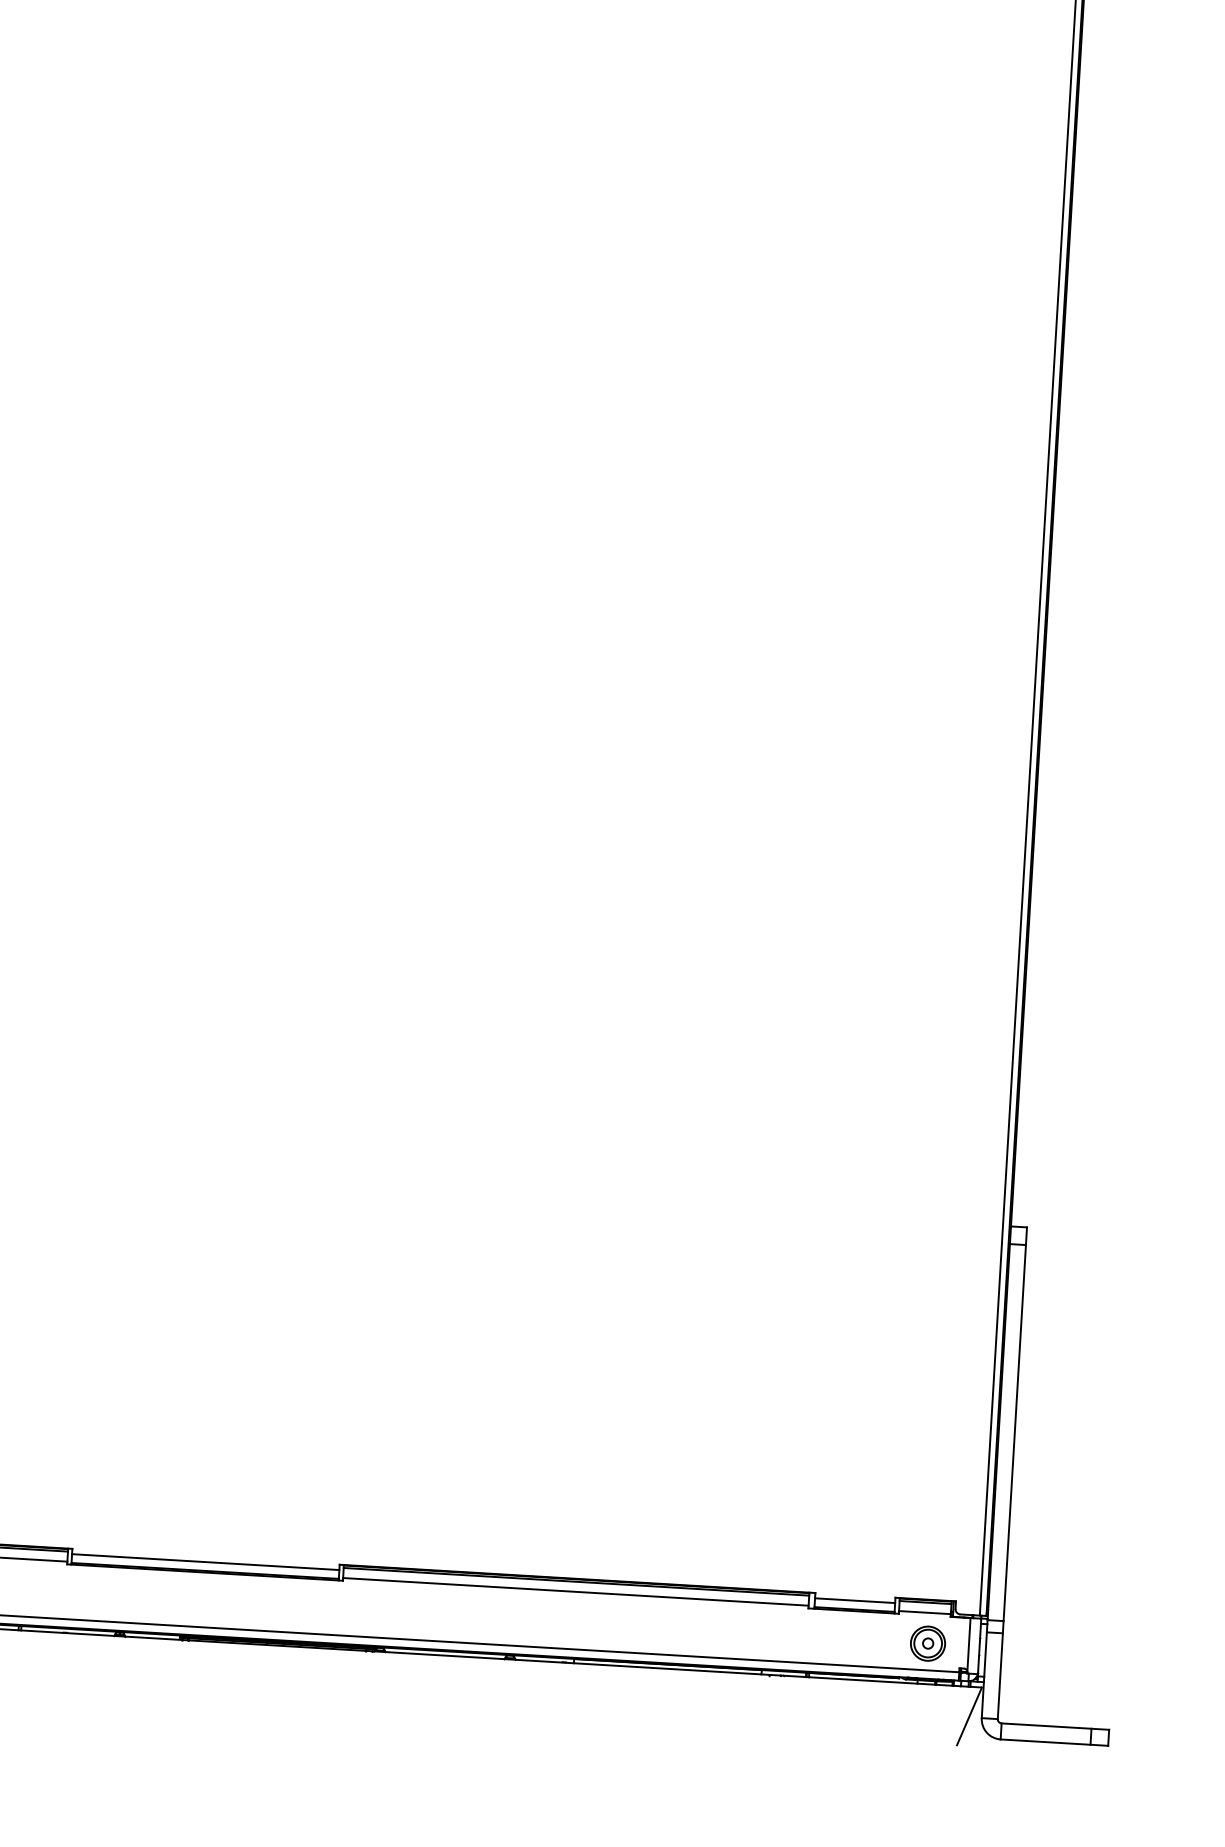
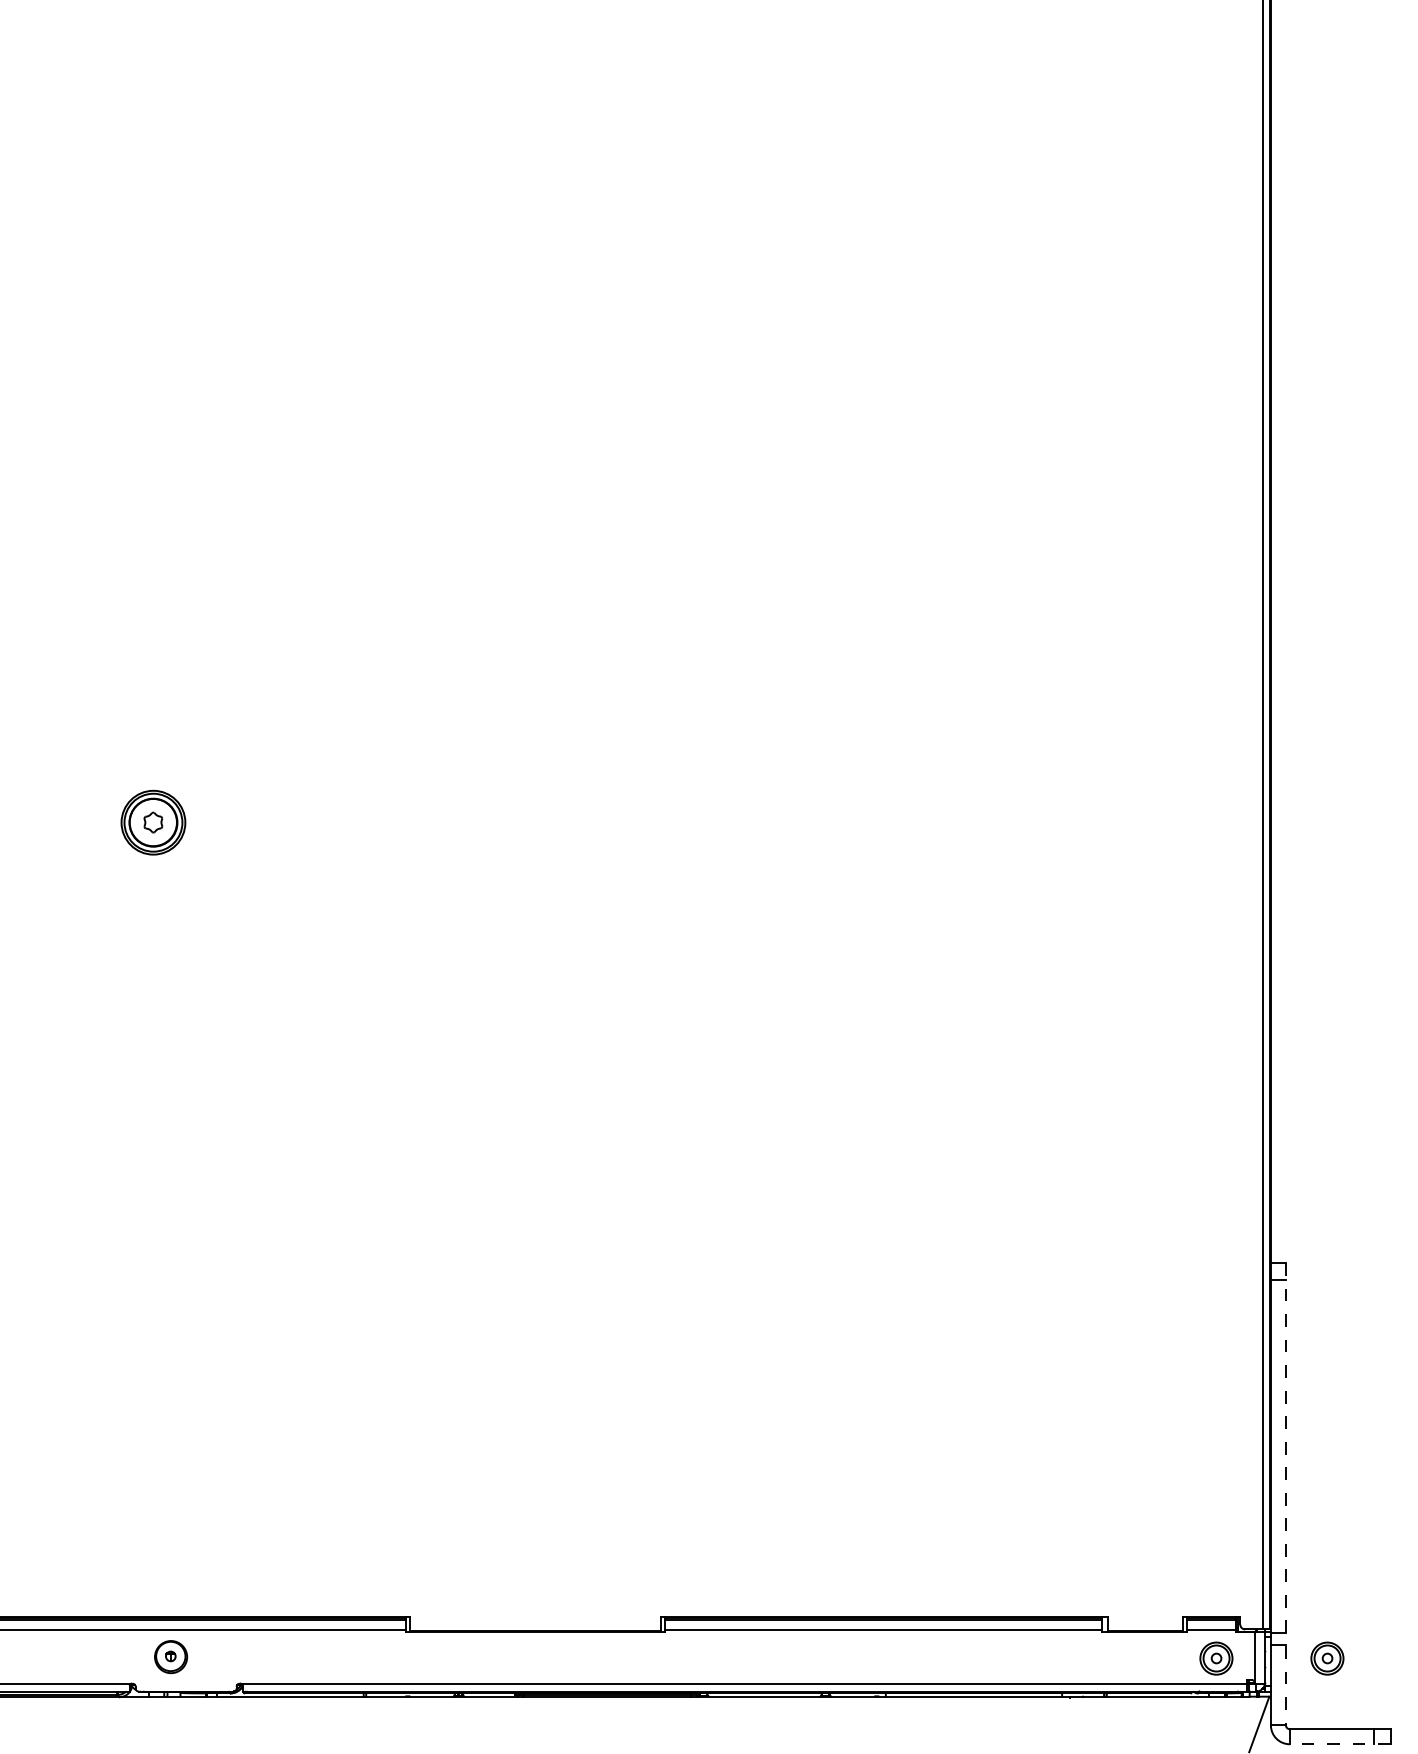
line: (1011, 1473) -> (1285, 1494), solid -> dashed
line: (204, 1562) -> (534, 1622), removed
line: (854, 1600) -> (1145, 1622), removed
part: (1046, 1650) -> (1327, 1658), added
line: (1054, 1742) -> (1340, 1744), solid -> dashed

